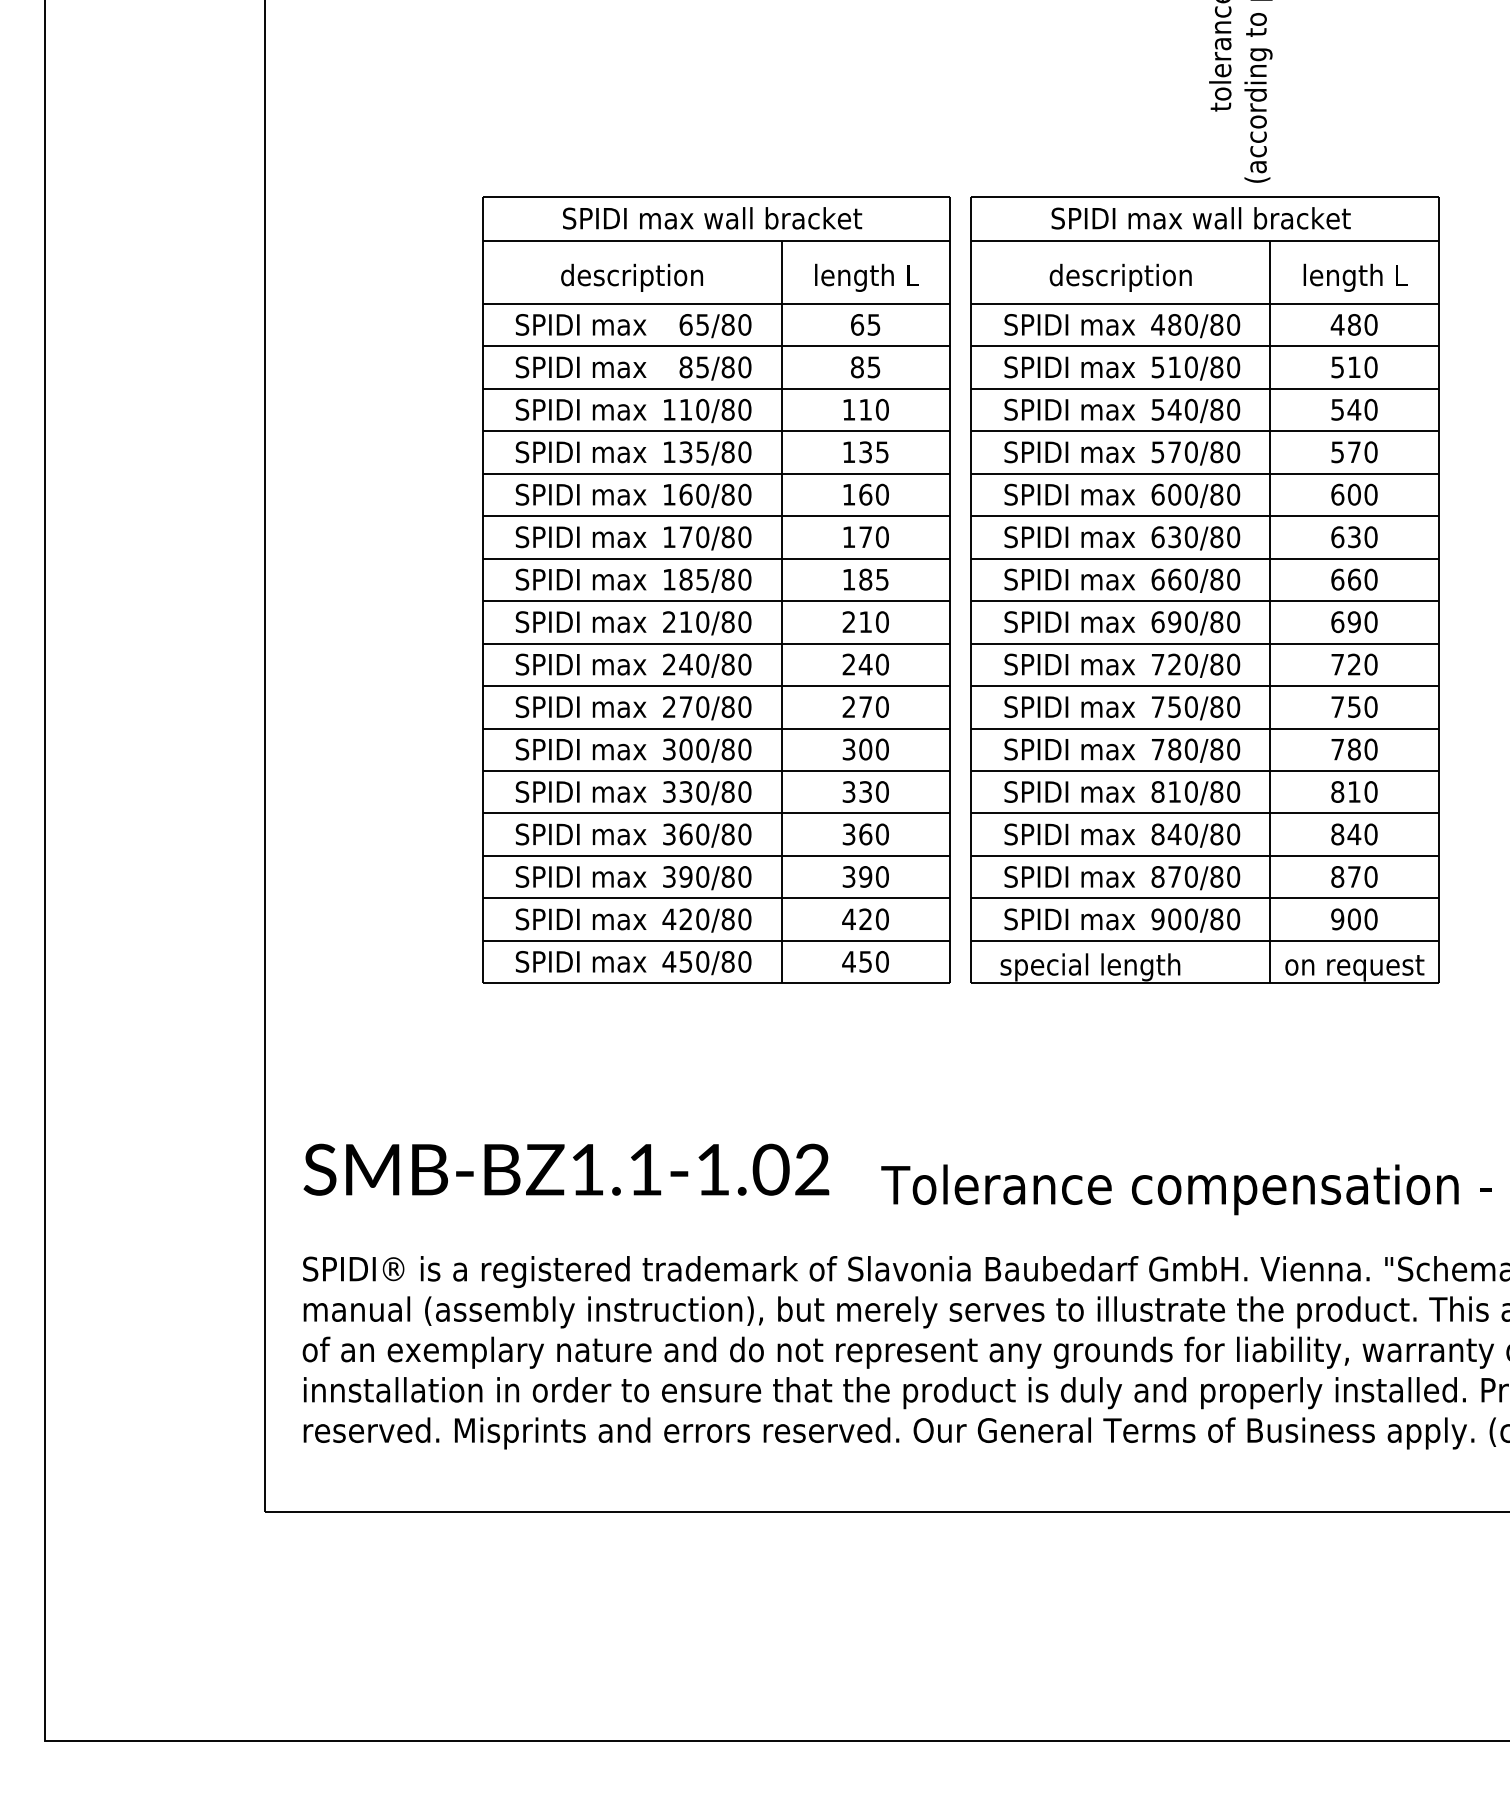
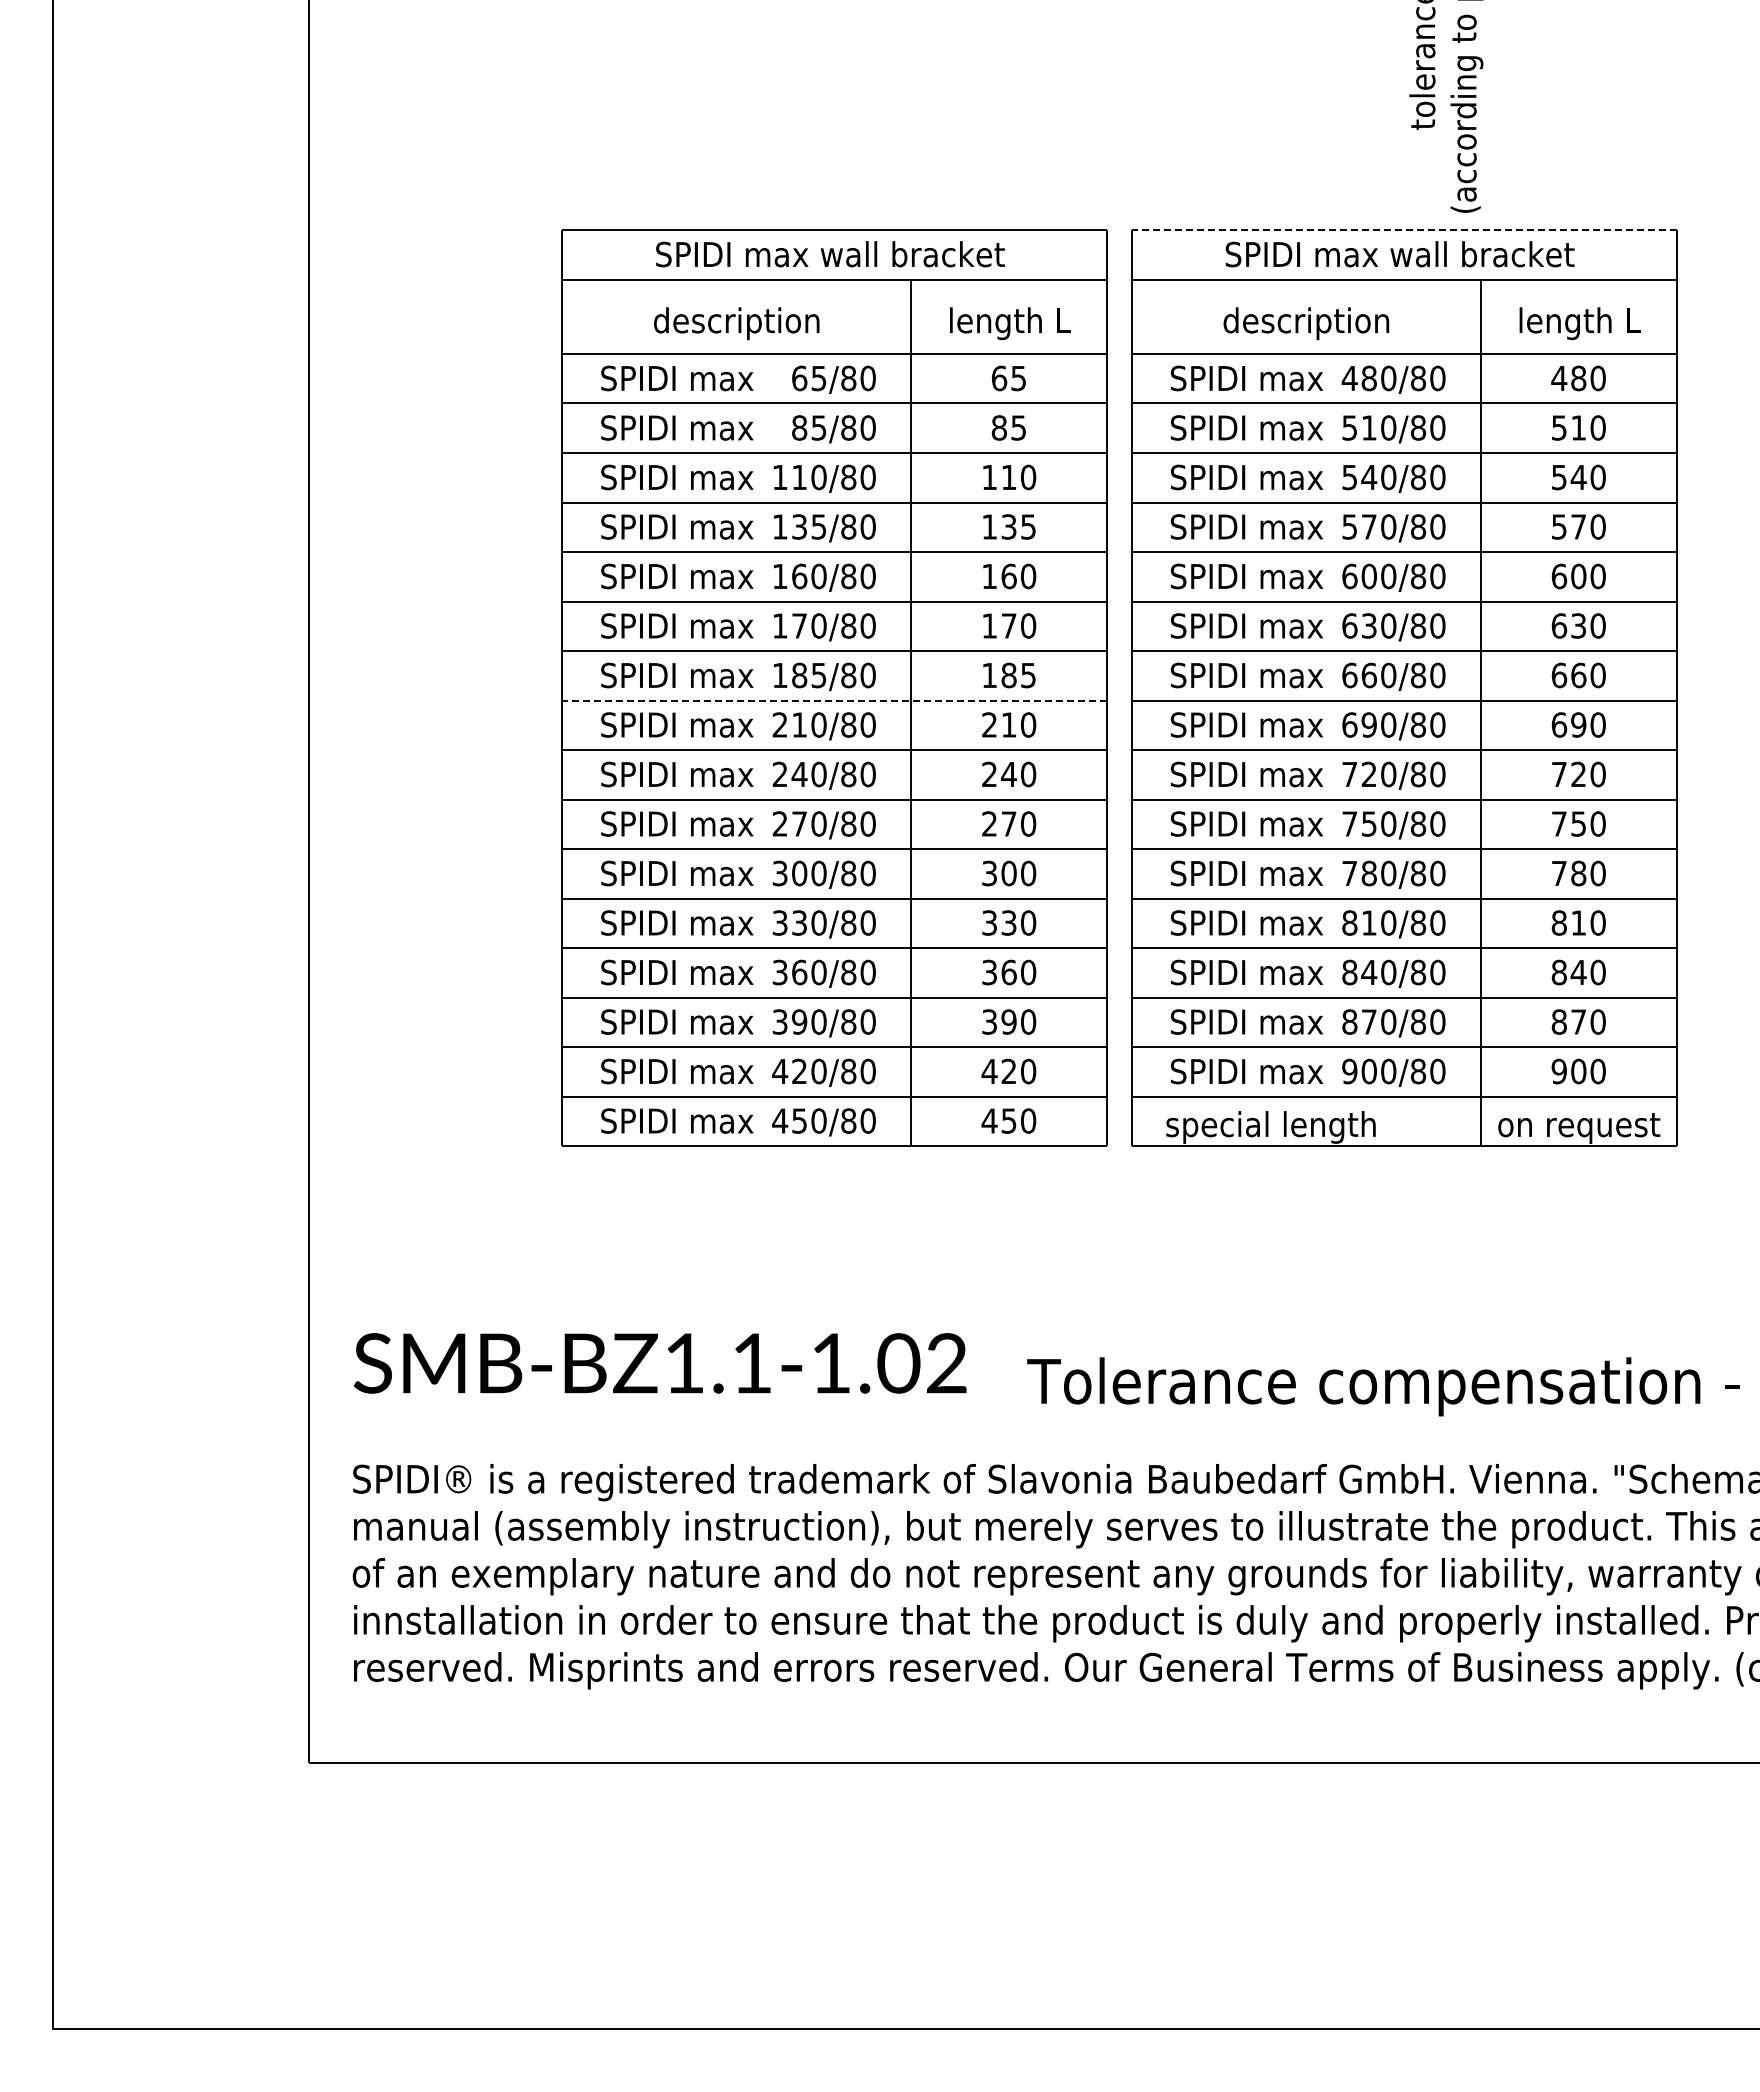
line: (1204, 197) -> (1403, 229), solid -> dashed
line: (715, 601) -> (834, 700), solid -> dashed

